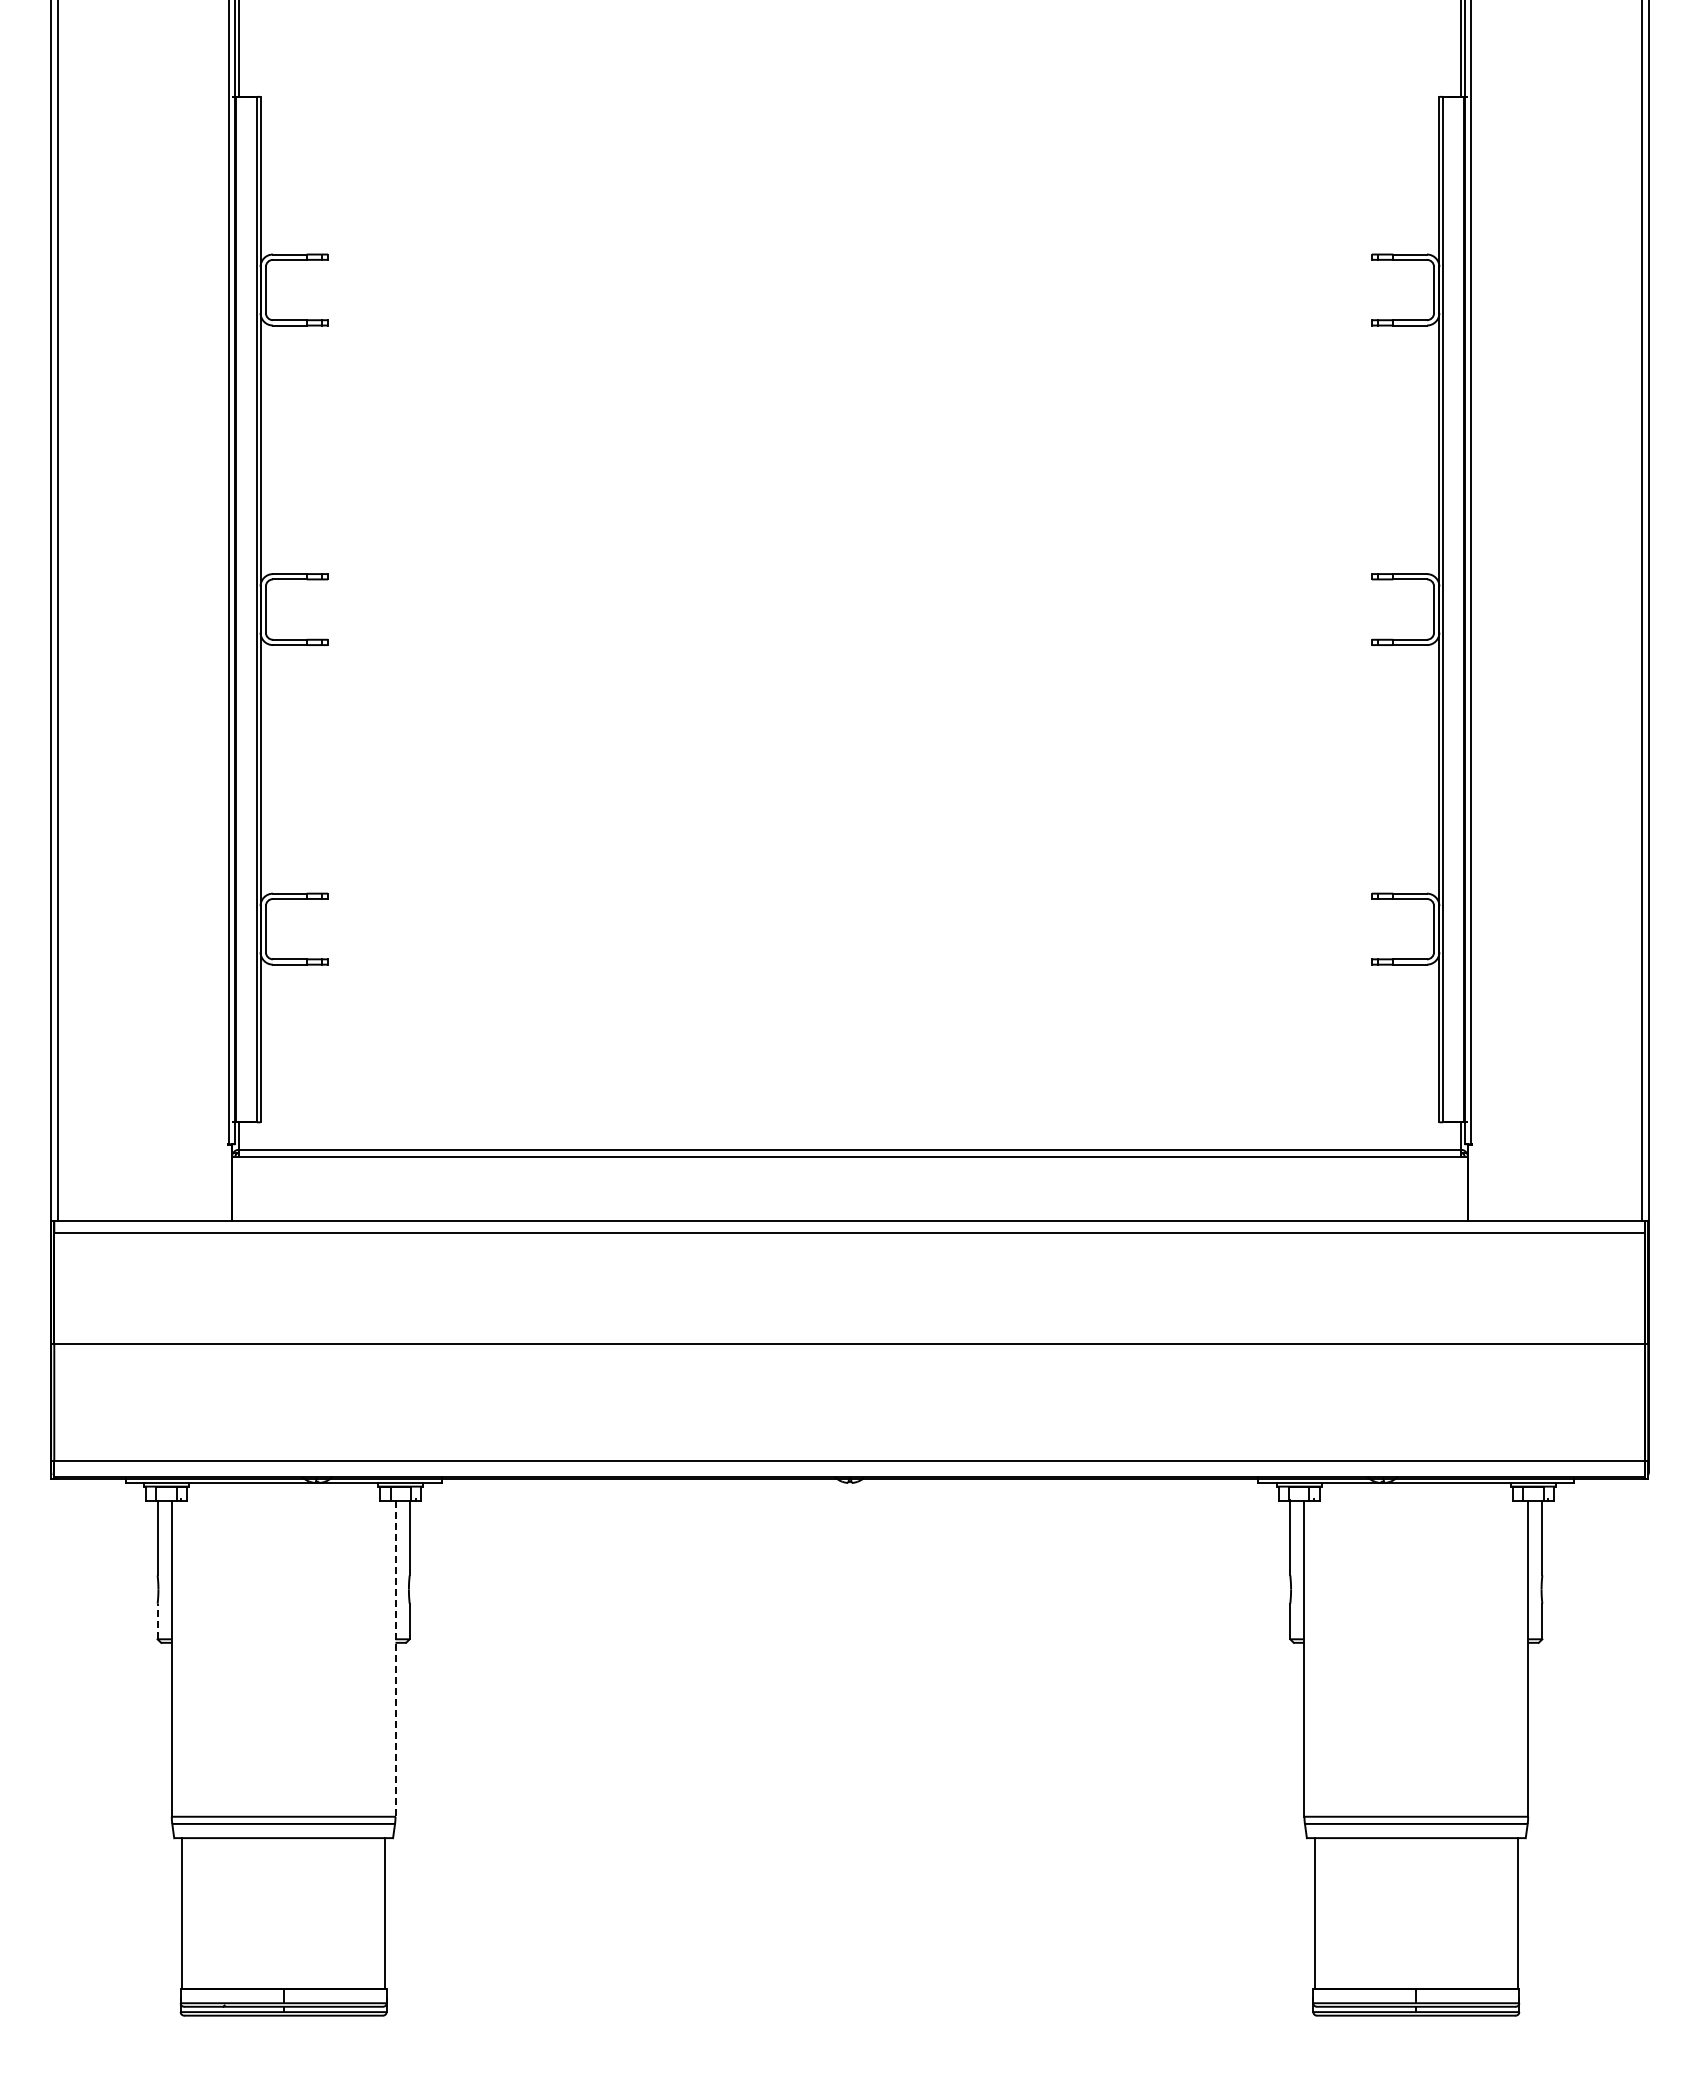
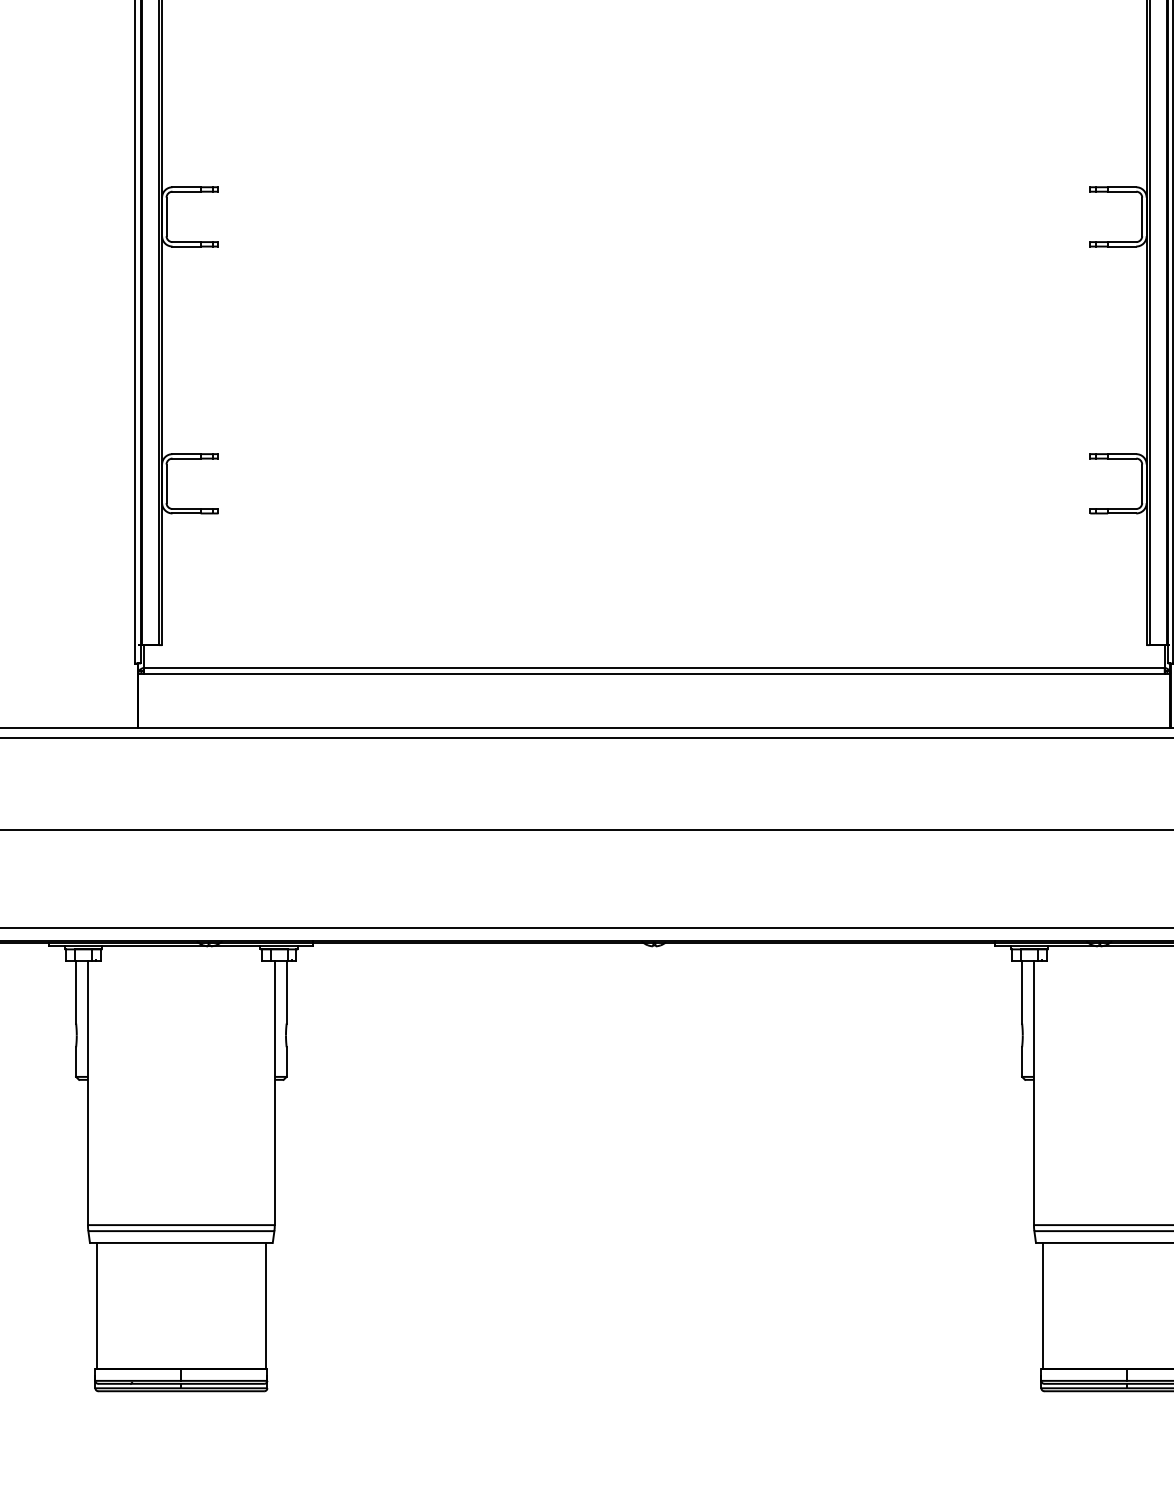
line: (157, 1621) -> (76, 1062), dashed -> solid
line: (395, 1658) -> (274, 1092), dashed -> solid

